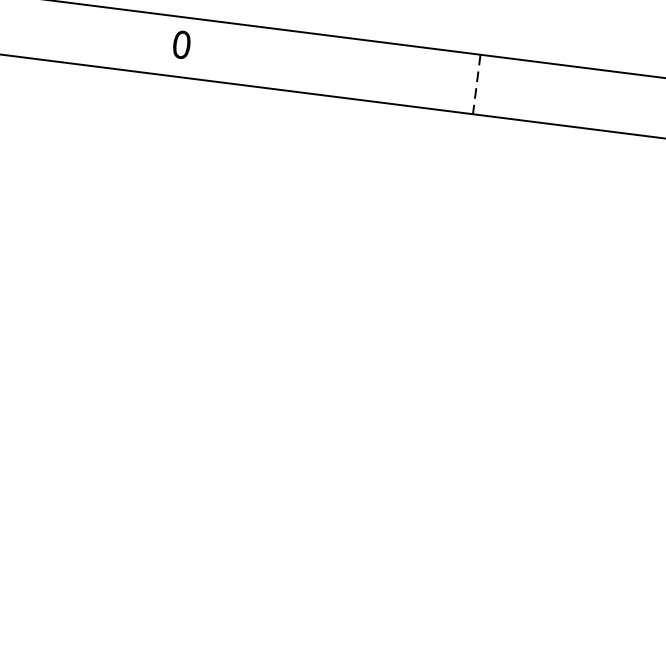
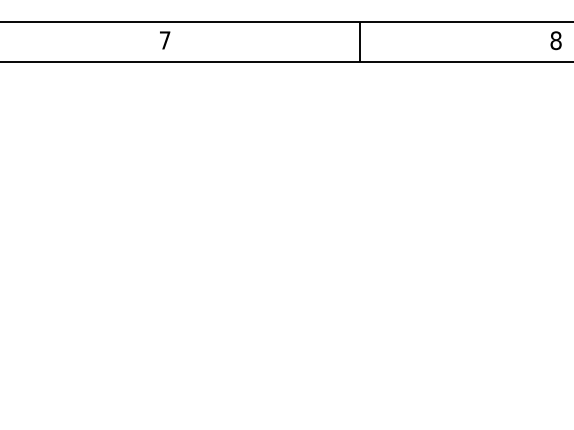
text: (180, 44) -> (164, 40), 0 -> 7
line: (476, 83) -> (359, 41), dashed -> solid

